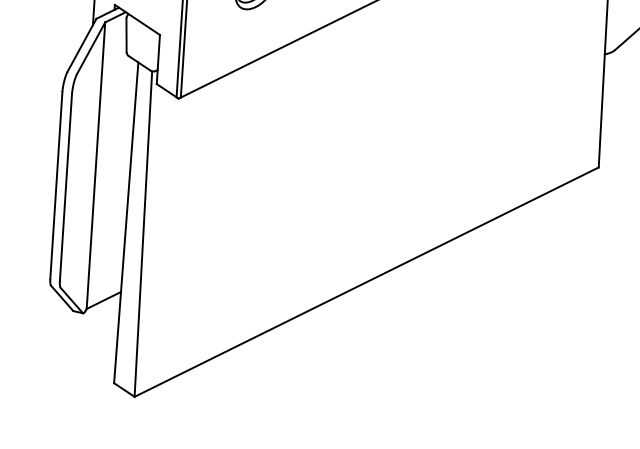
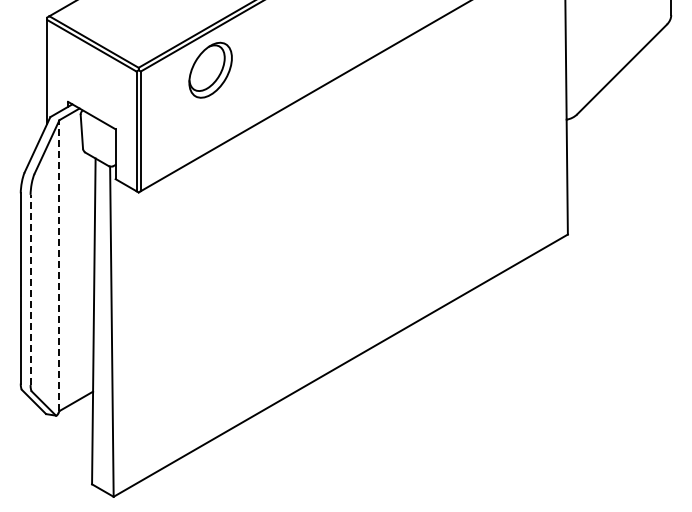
line: (95, 165) -> (59, 265), solid -> dashed
line: (65, 187) -> (30, 289), solid -> dashed

